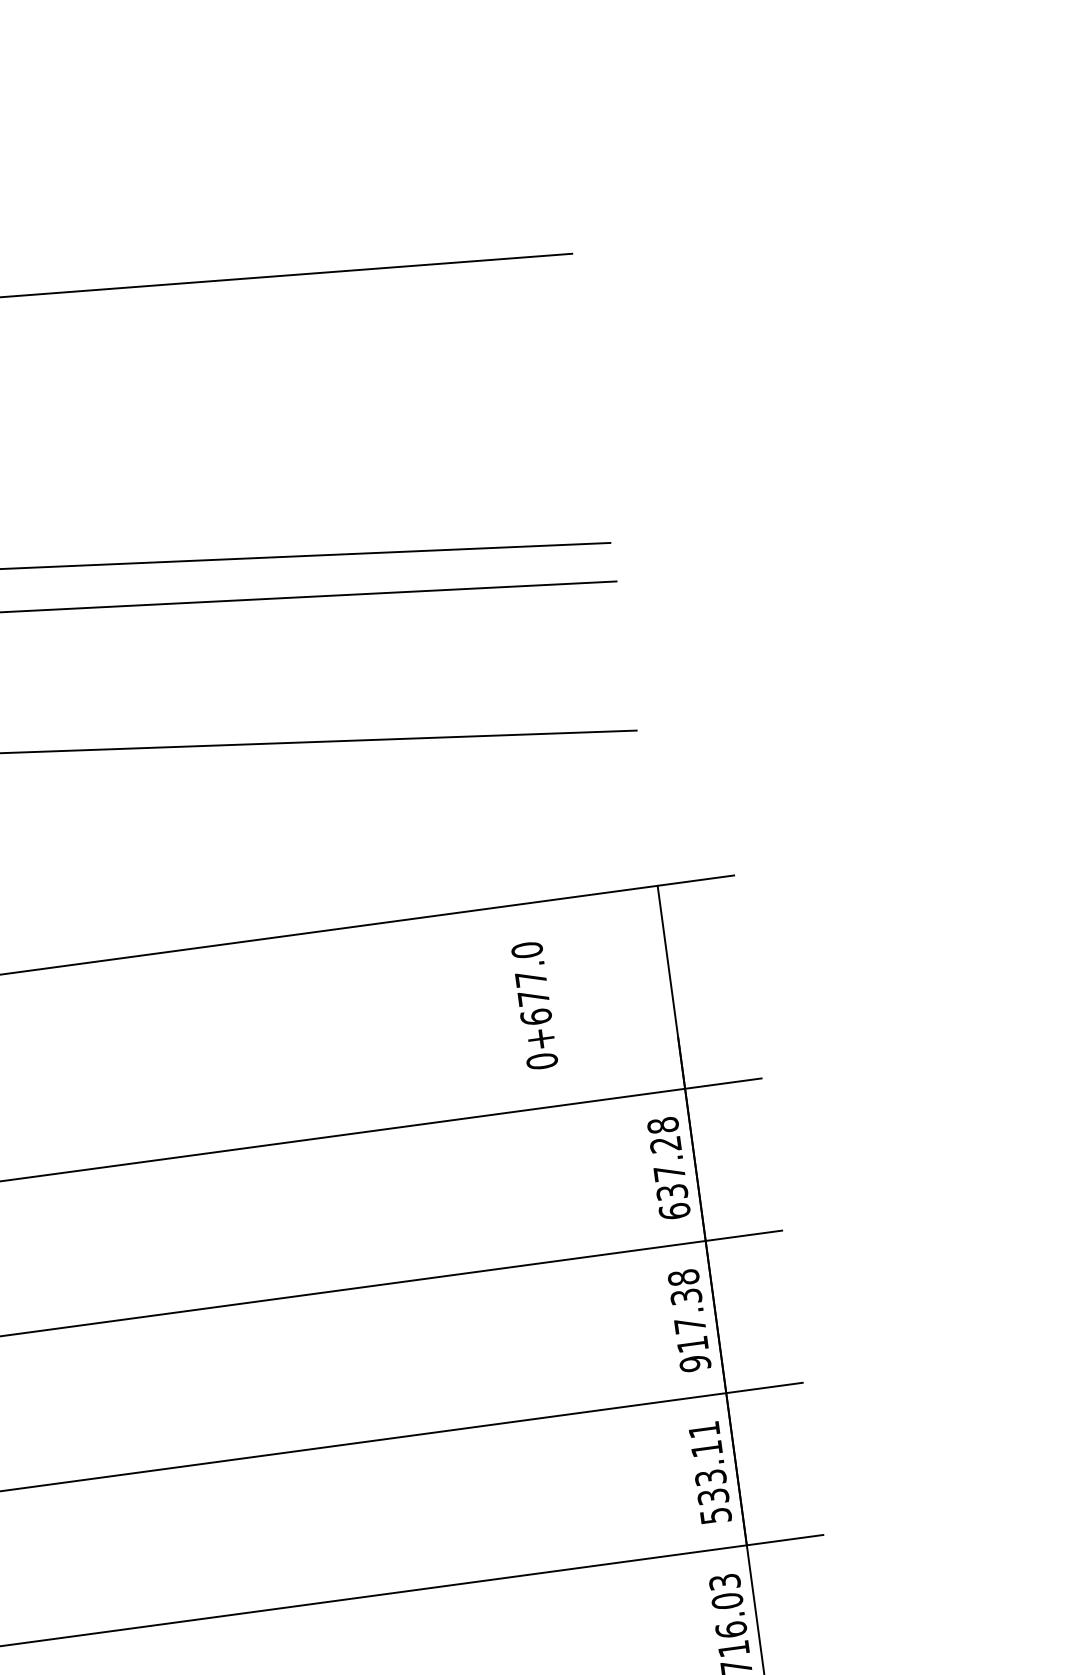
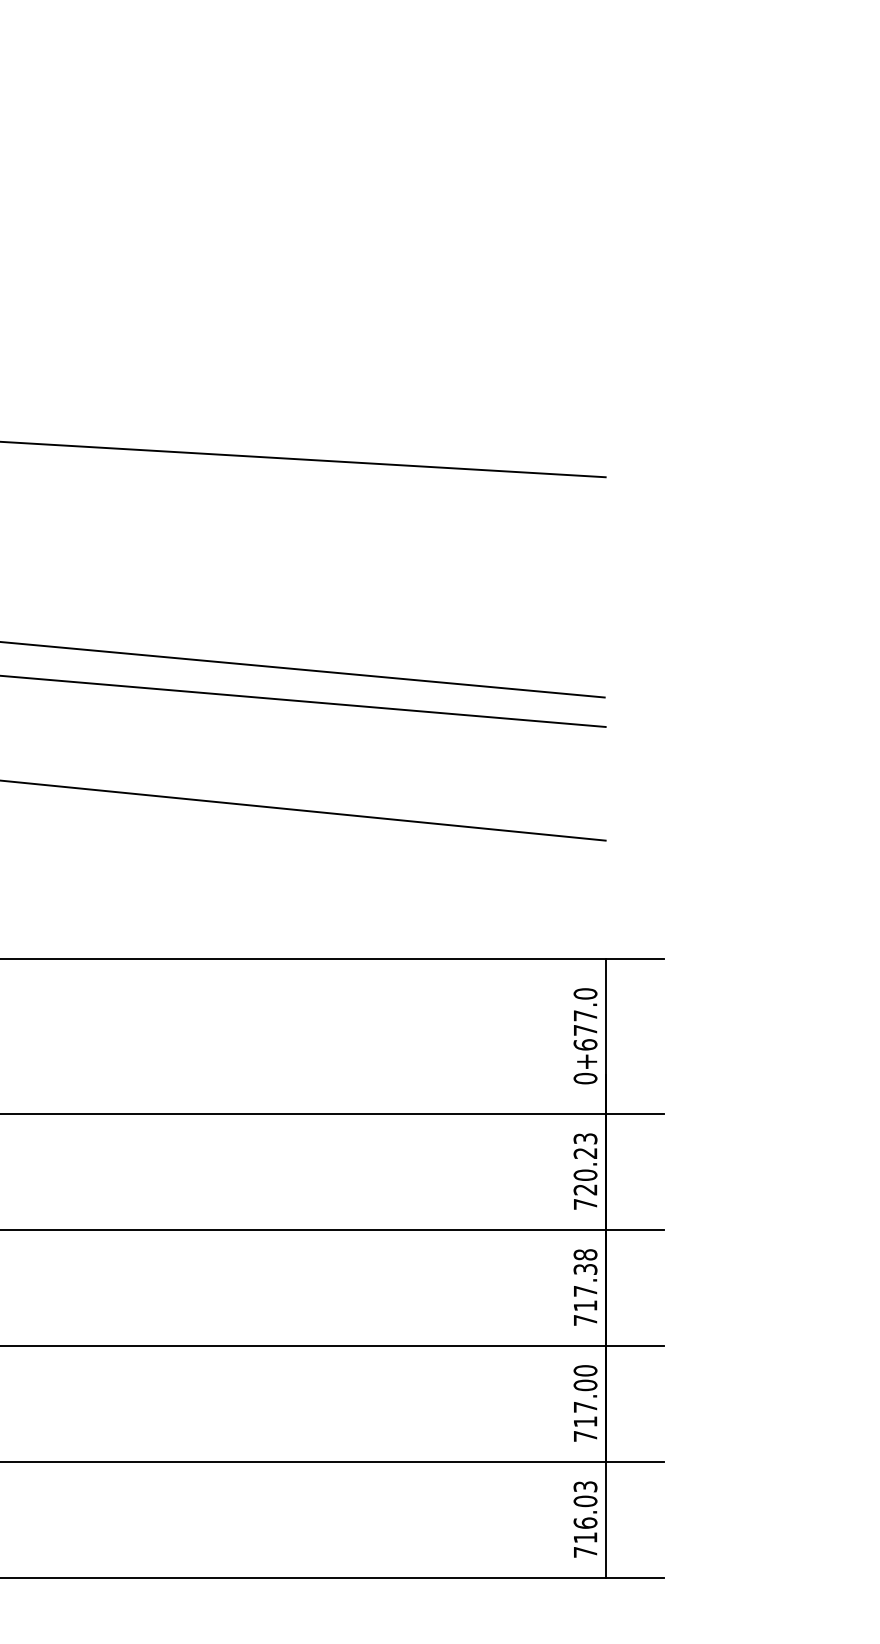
text: (534, 1006) -> (585, 1036), moved
text: (668, 1168) -> (585, 1171), 637.28 -> 720.23
text: (695, 1363) -> (585, 1320), 917.38 -> 717.38
text: (710, 1472) -> (585, 1403), 533.11 -> 717.00

